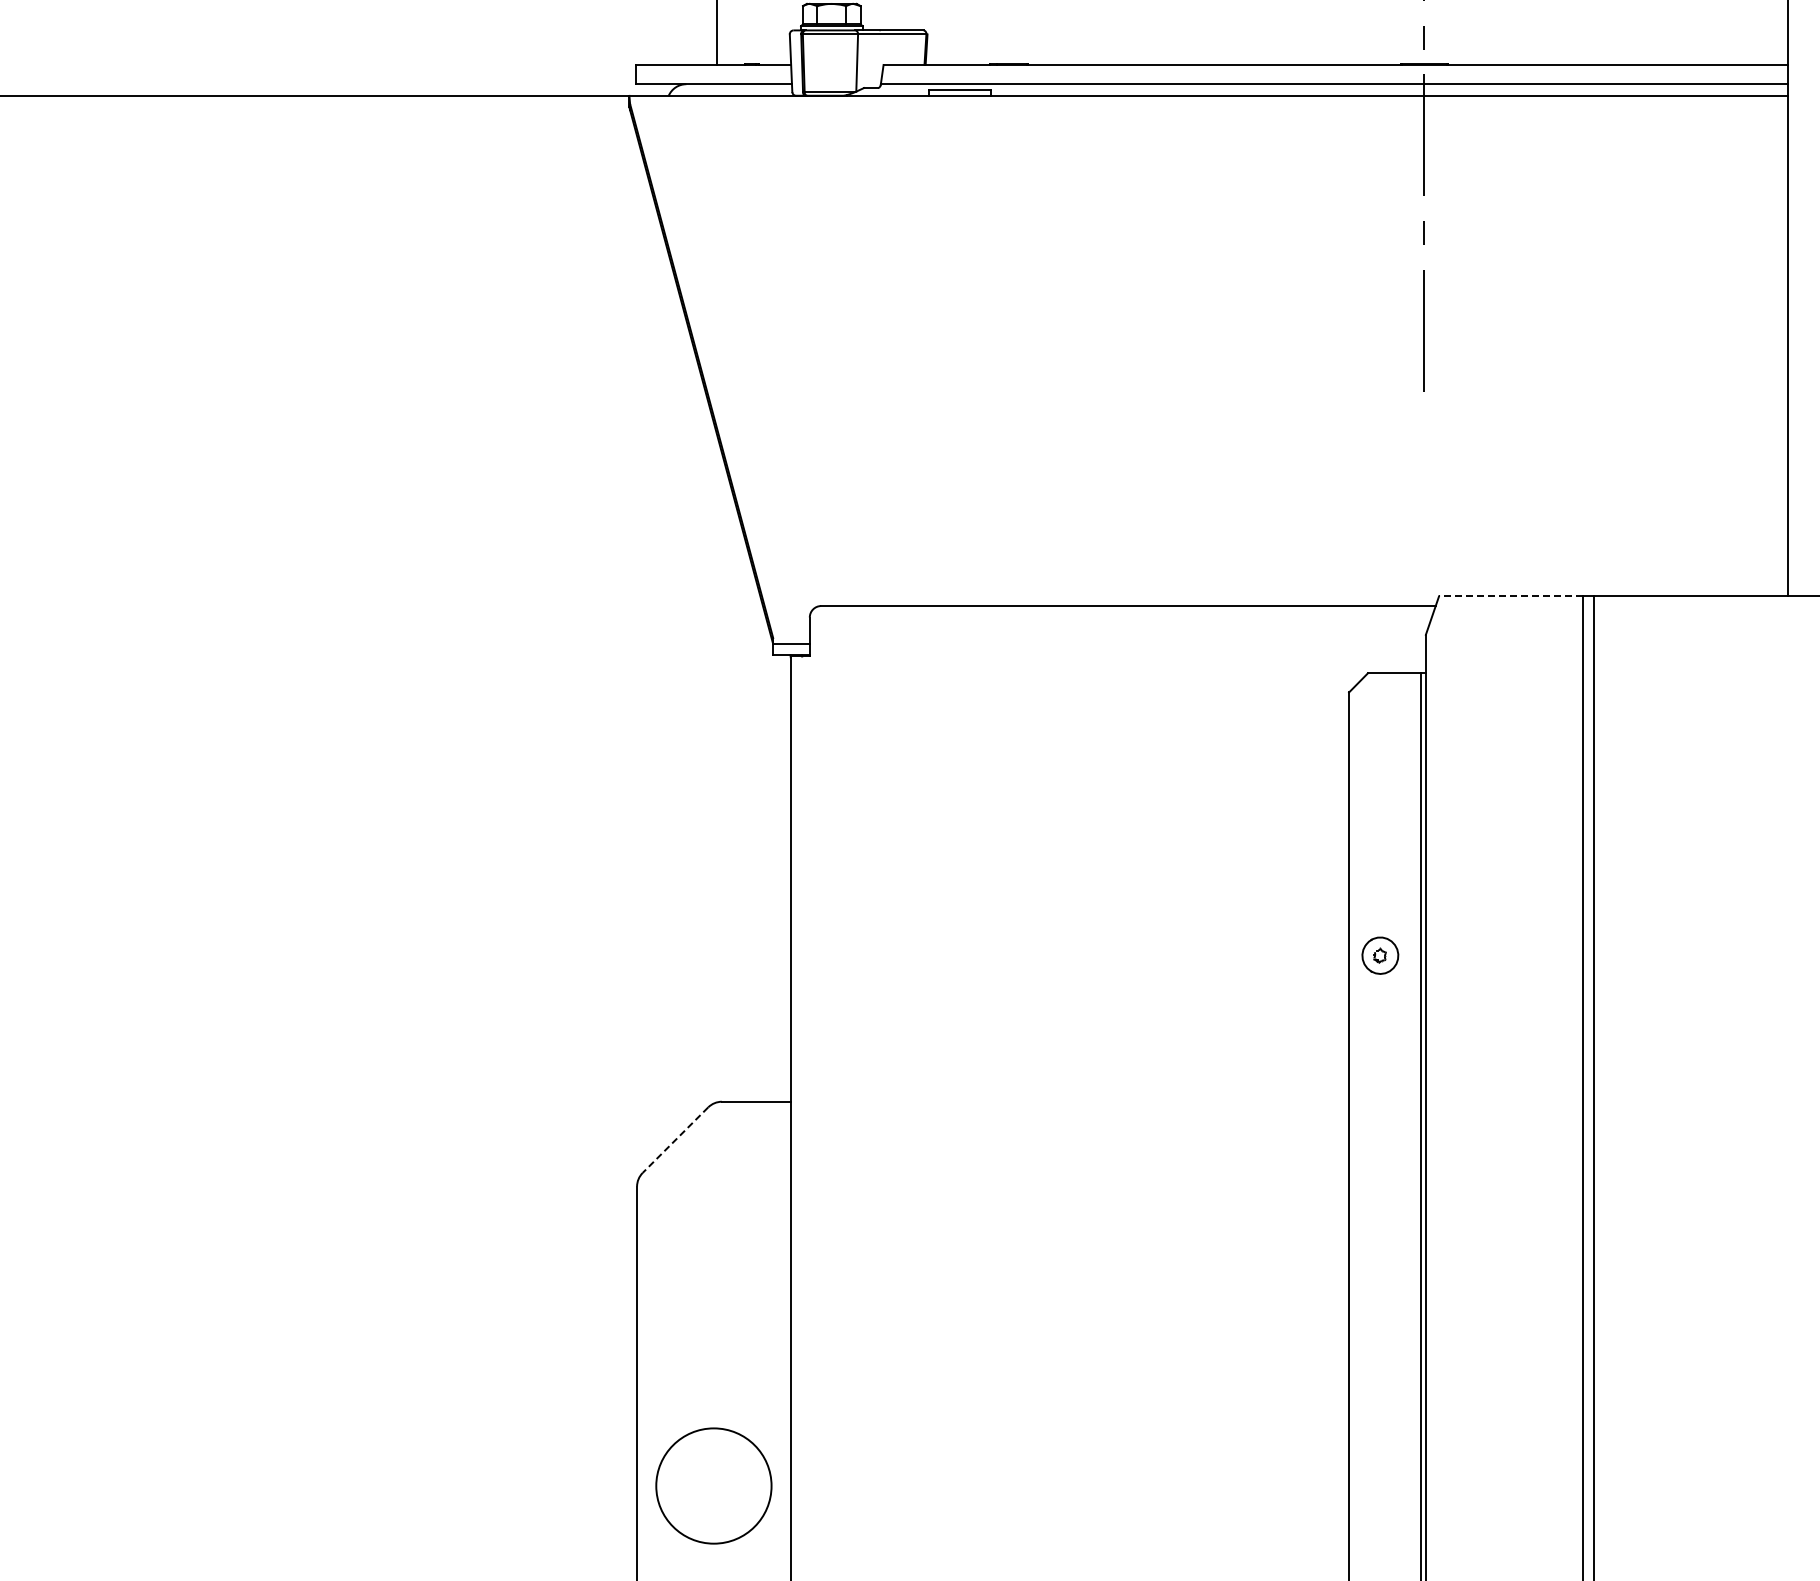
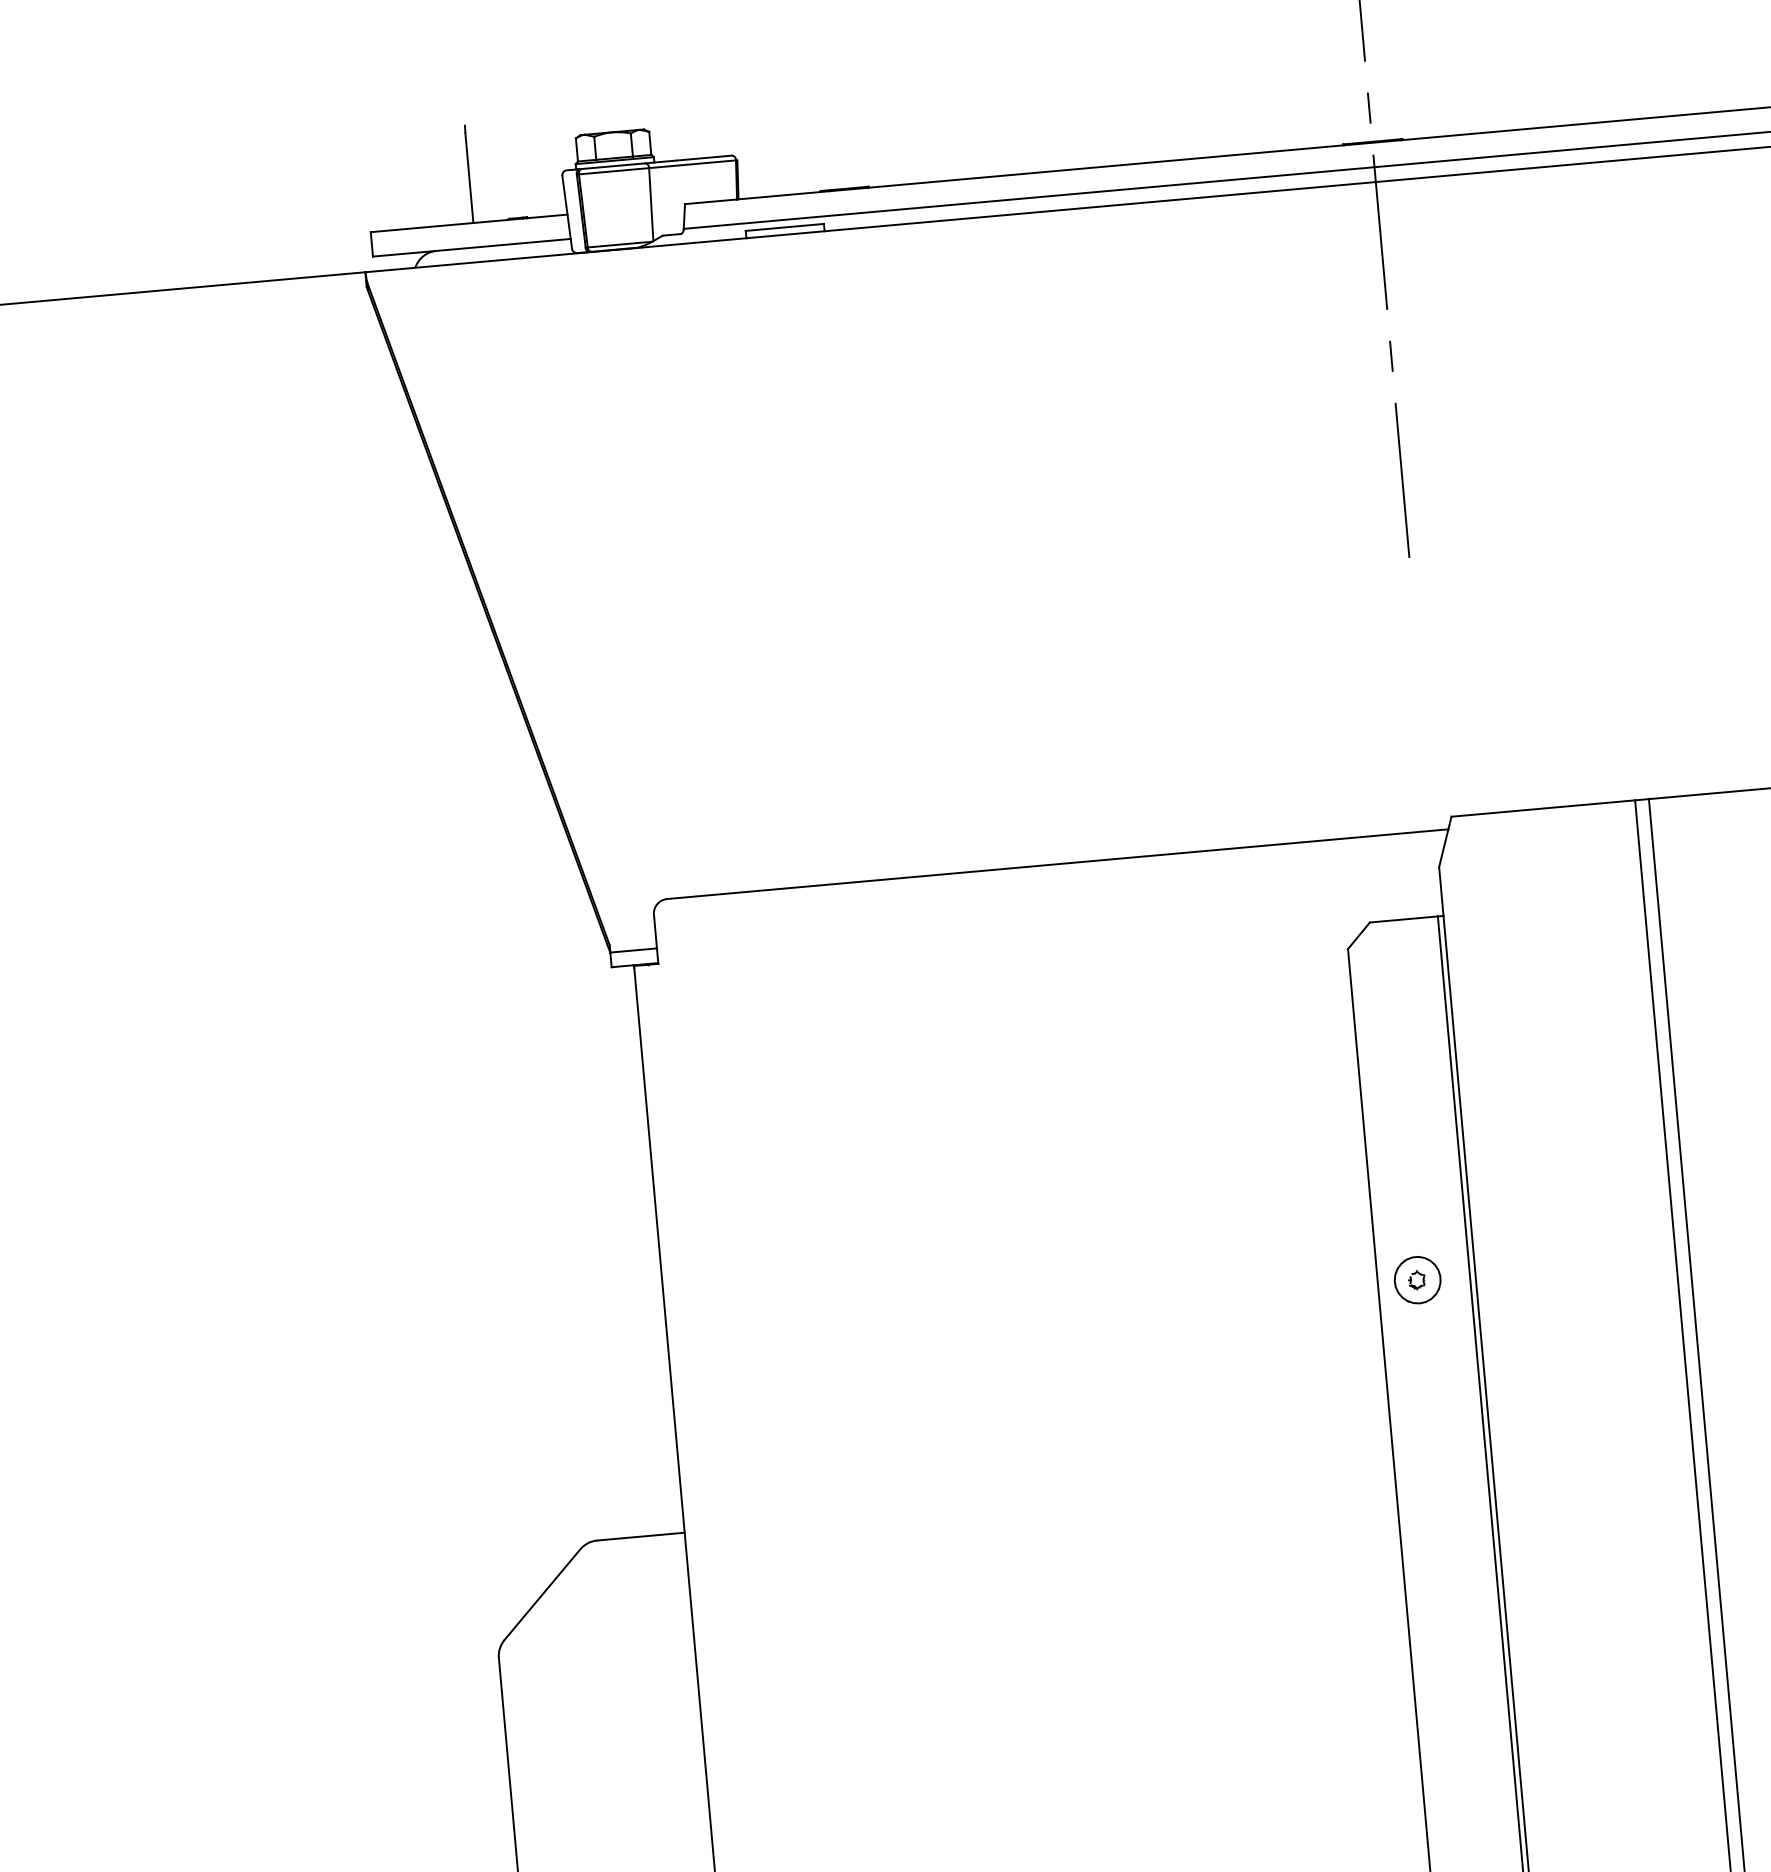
line: (1510, 596) -> (1542, 808), dashed -> solid
line: (675, 1140) -> (542, 1595), dashed -> solid

